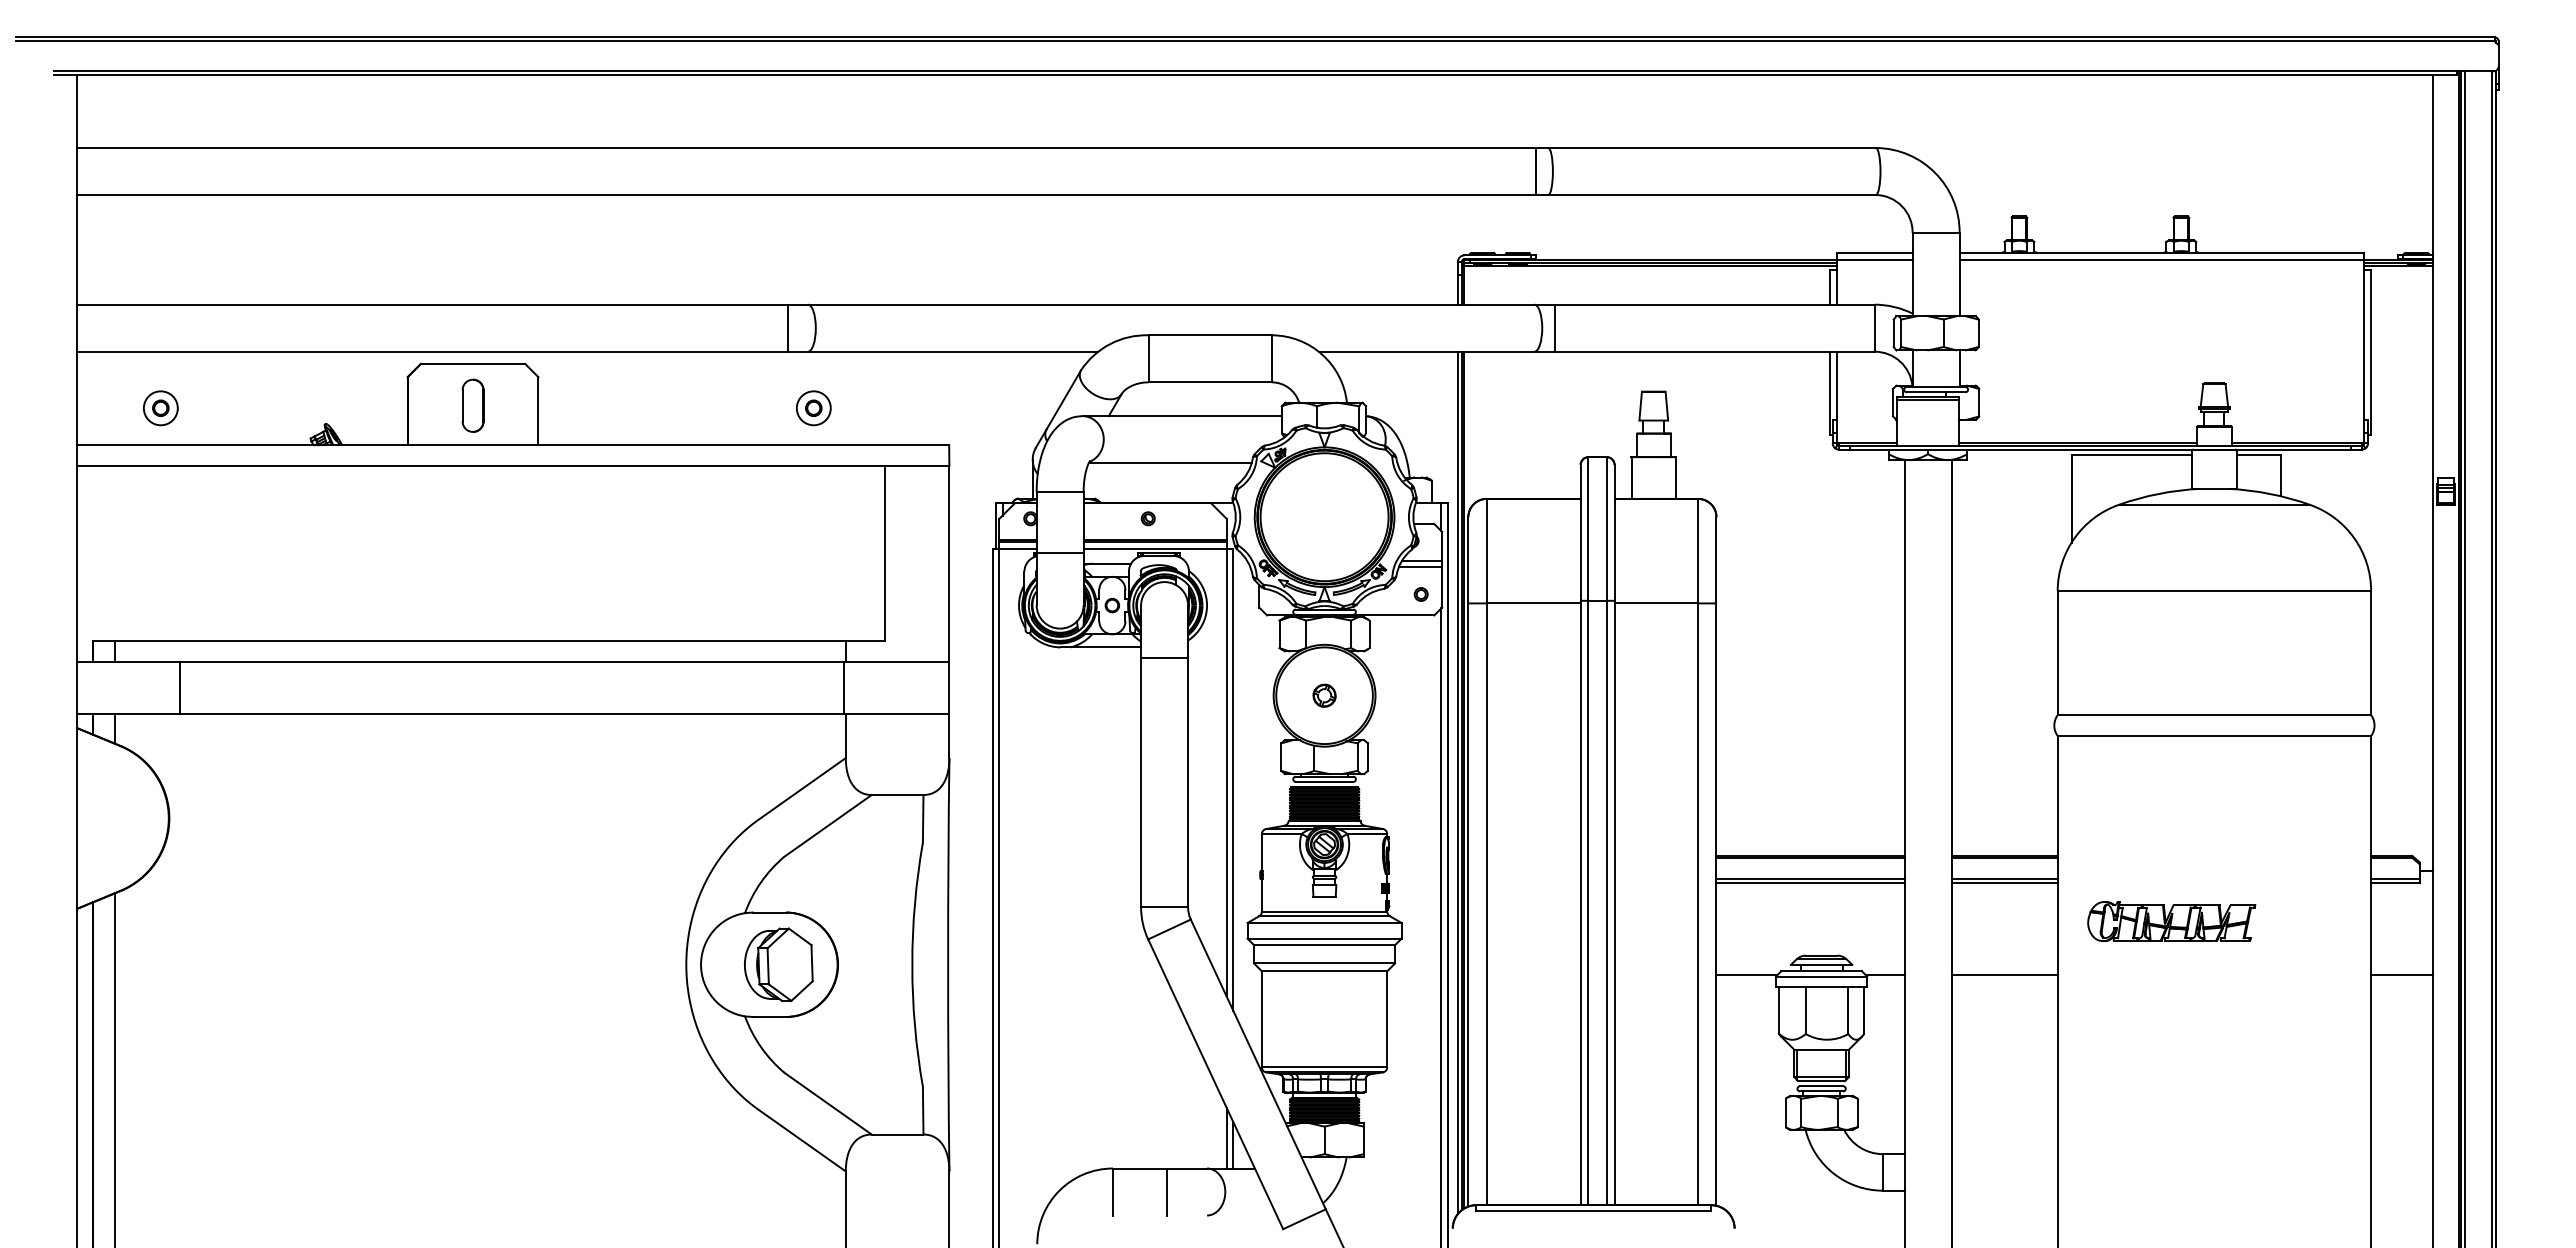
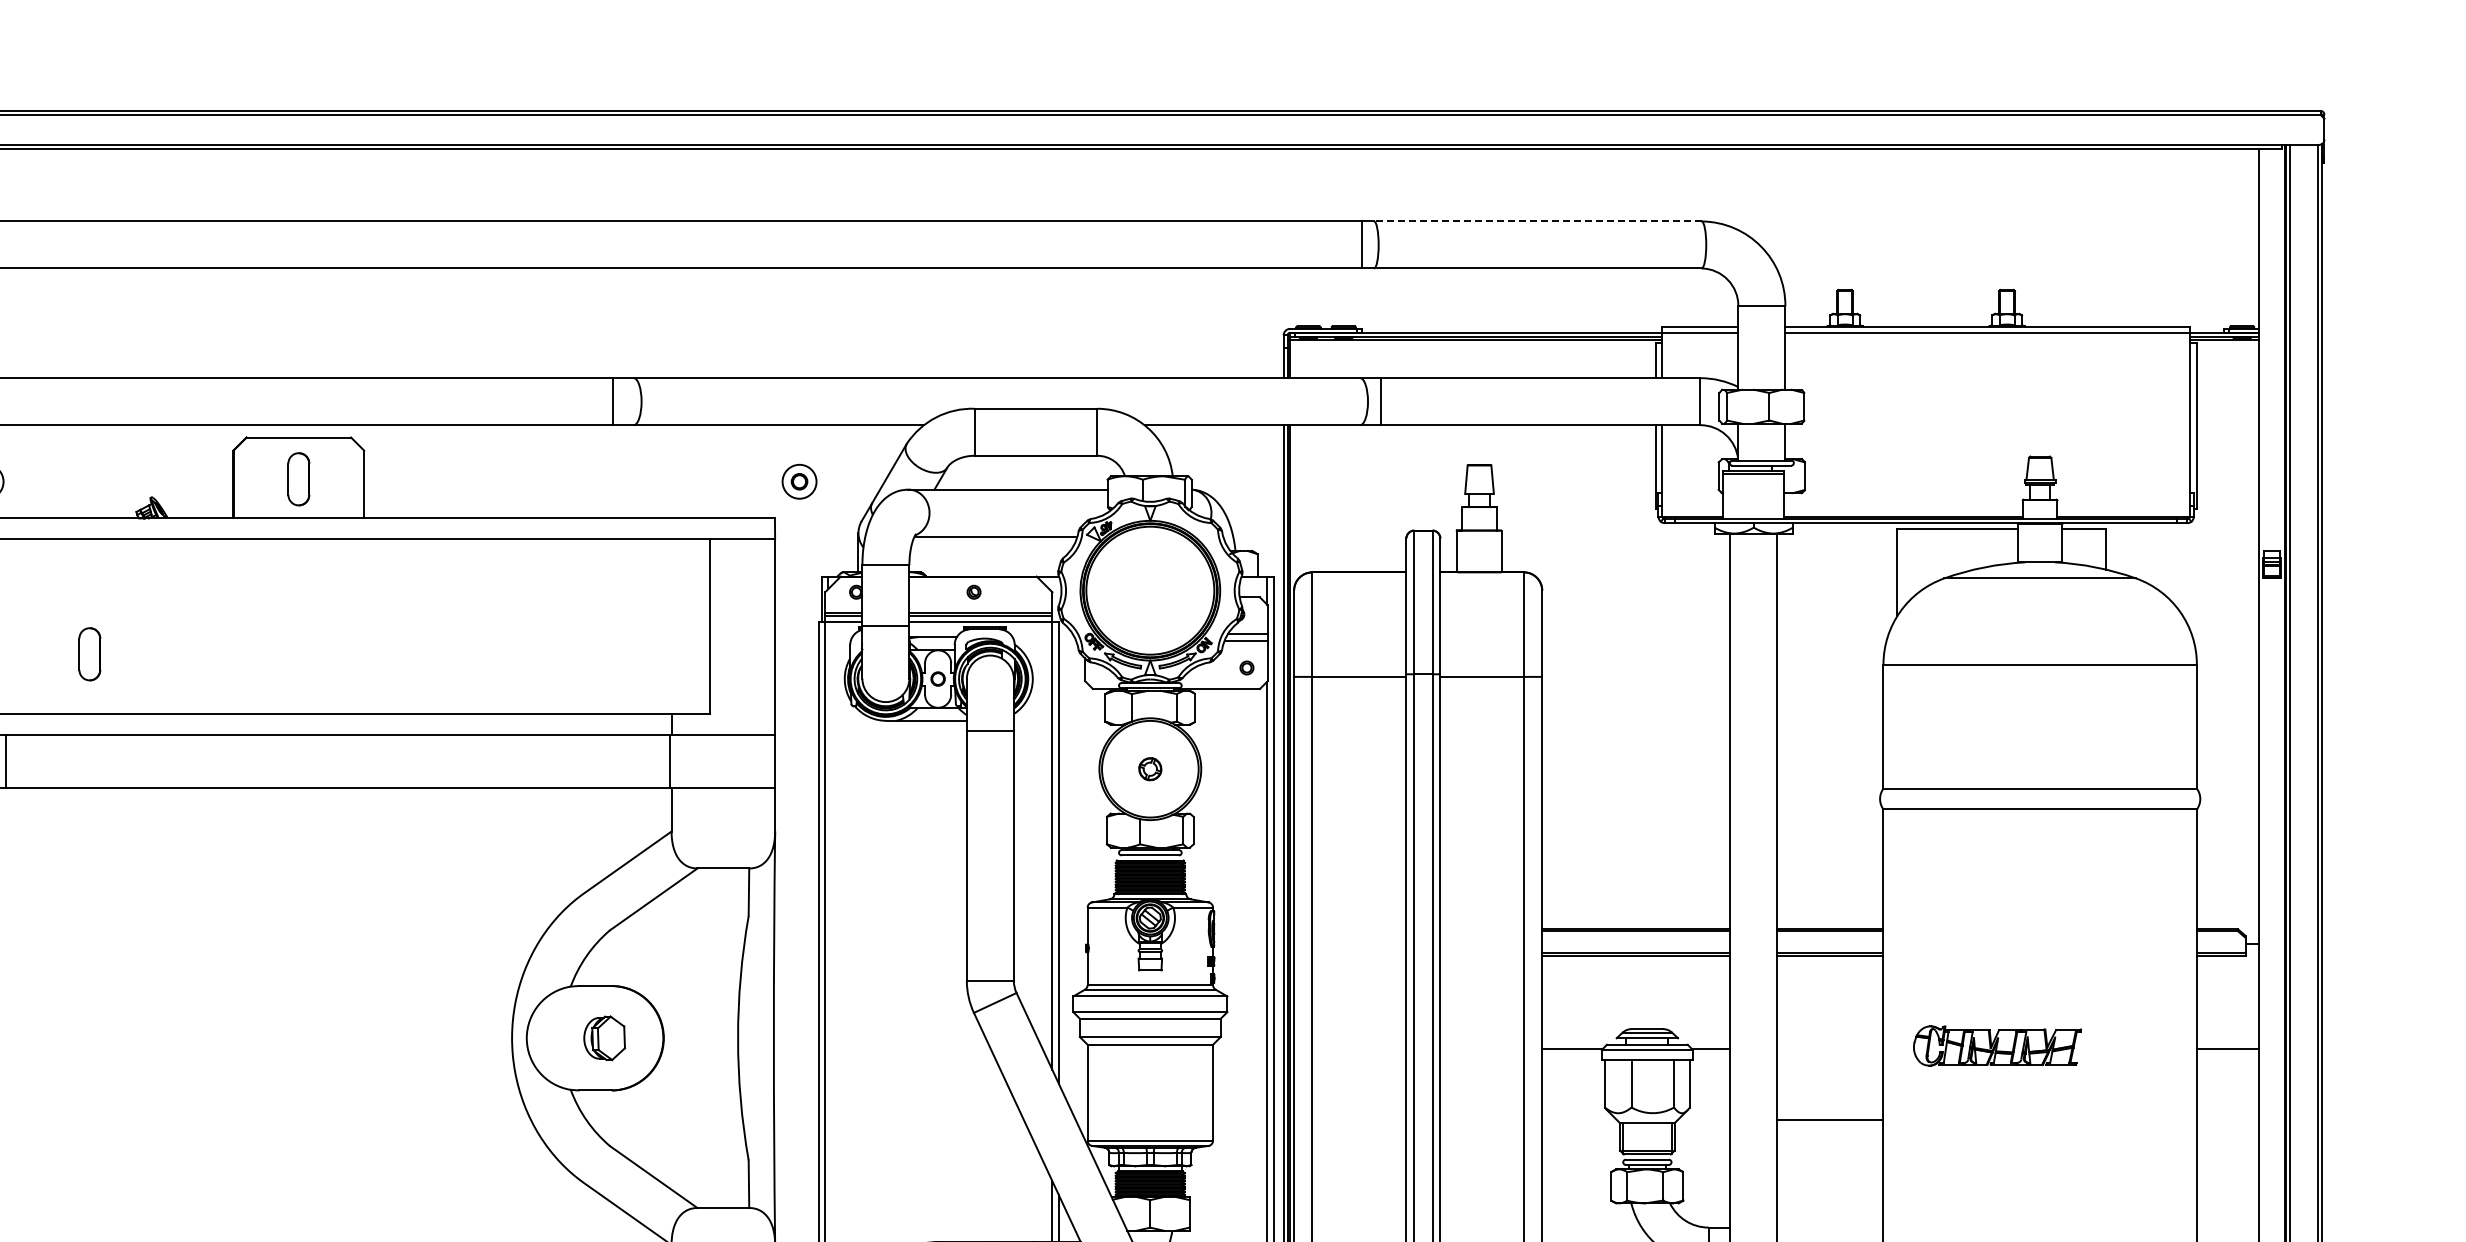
line: (1712, 148) -> (1538, 221), solid -> dashed
part: (813, 408) -> (799, 481), moved
part: (263, 580) -> (89, 653), added
part: (2171, 921) -> (1997, 1045), moved
part: (778, 964) -> (604, 1037), size x0.6
line: (2004, 975) -> (1830, 1119), moved

